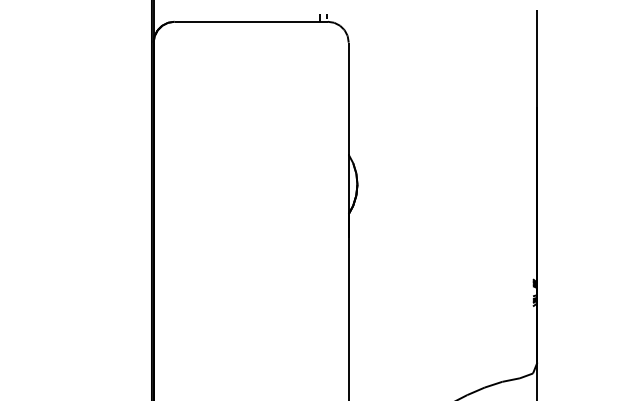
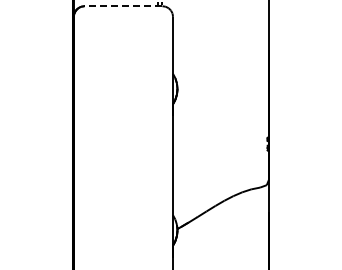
line: (251, 22) -> (123, 6), solid -> dashed

